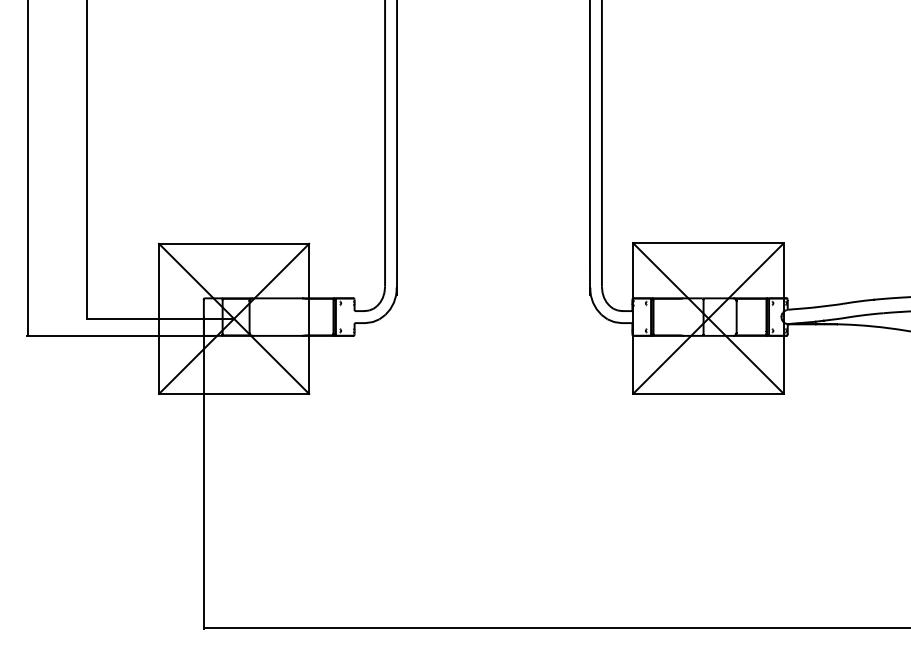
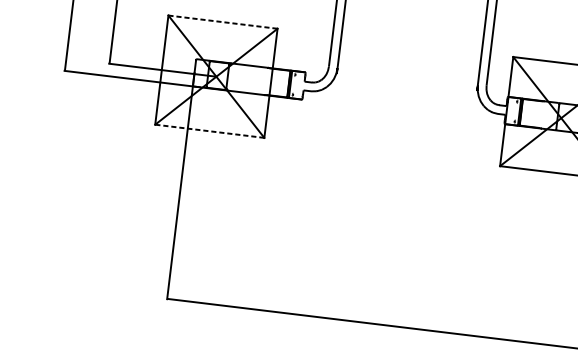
line: (234, 243) -> (223, 21), solid -> dashed
line: (233, 393) -> (209, 130), solid -> dashed

